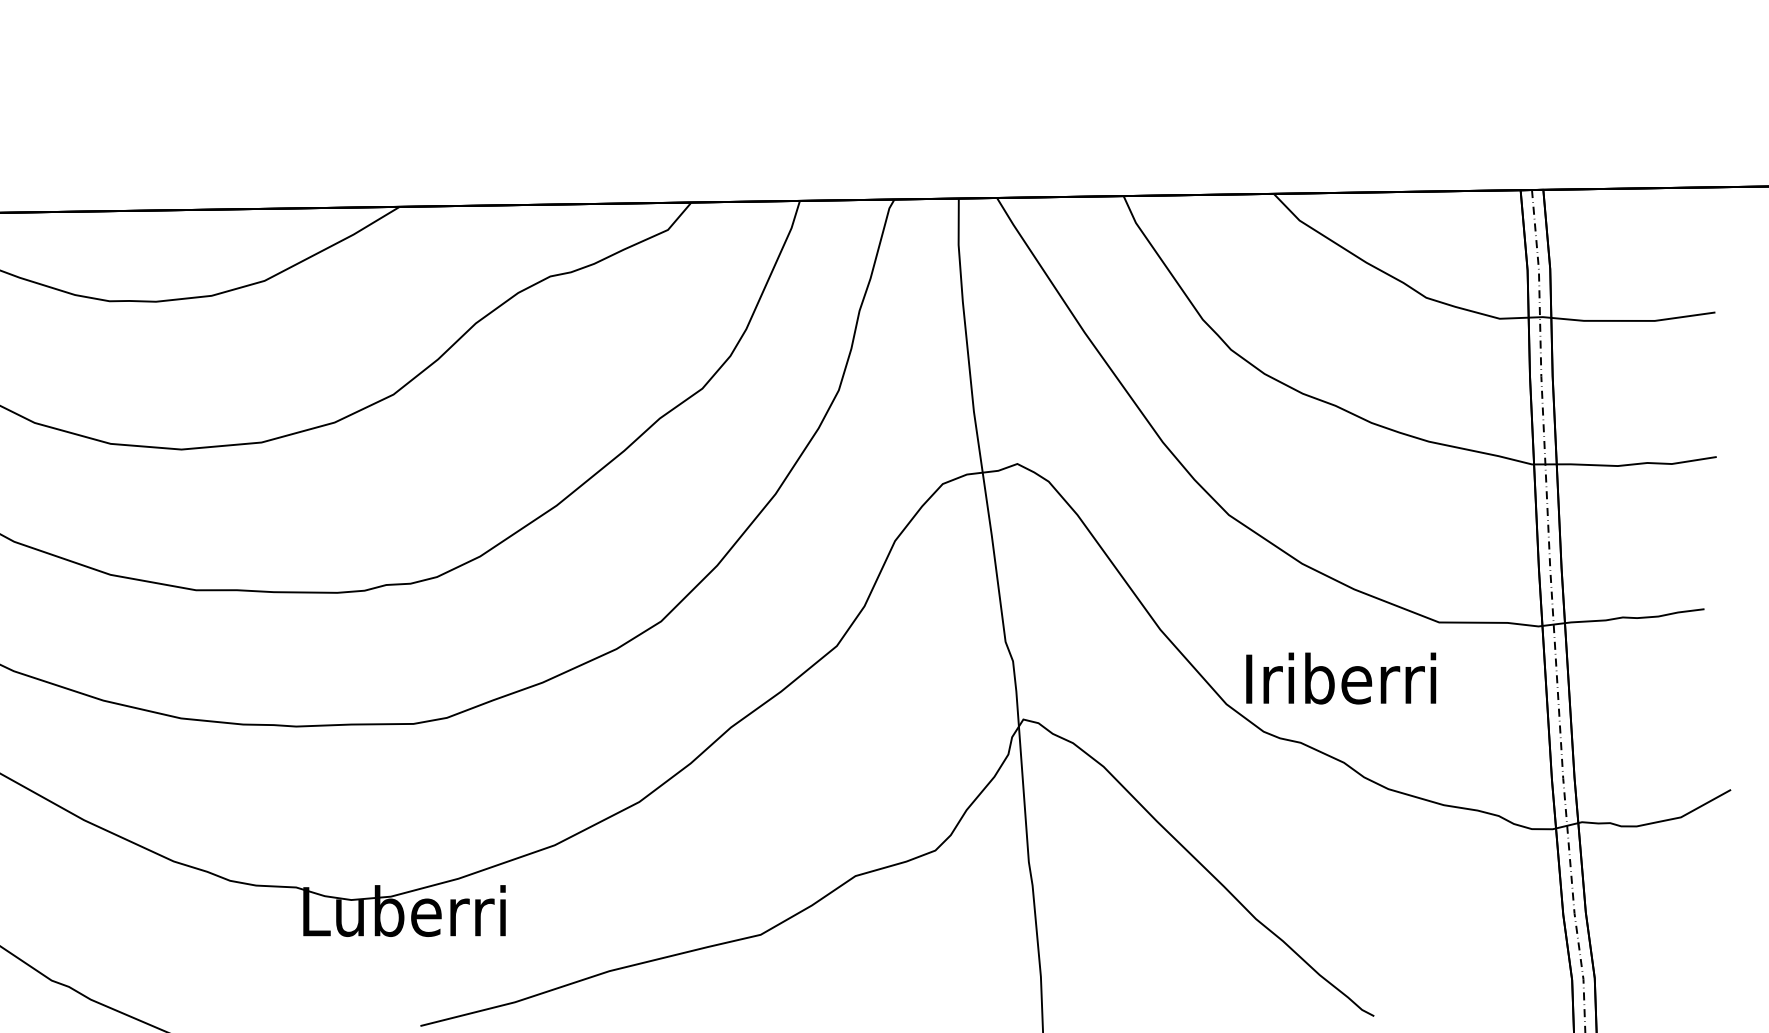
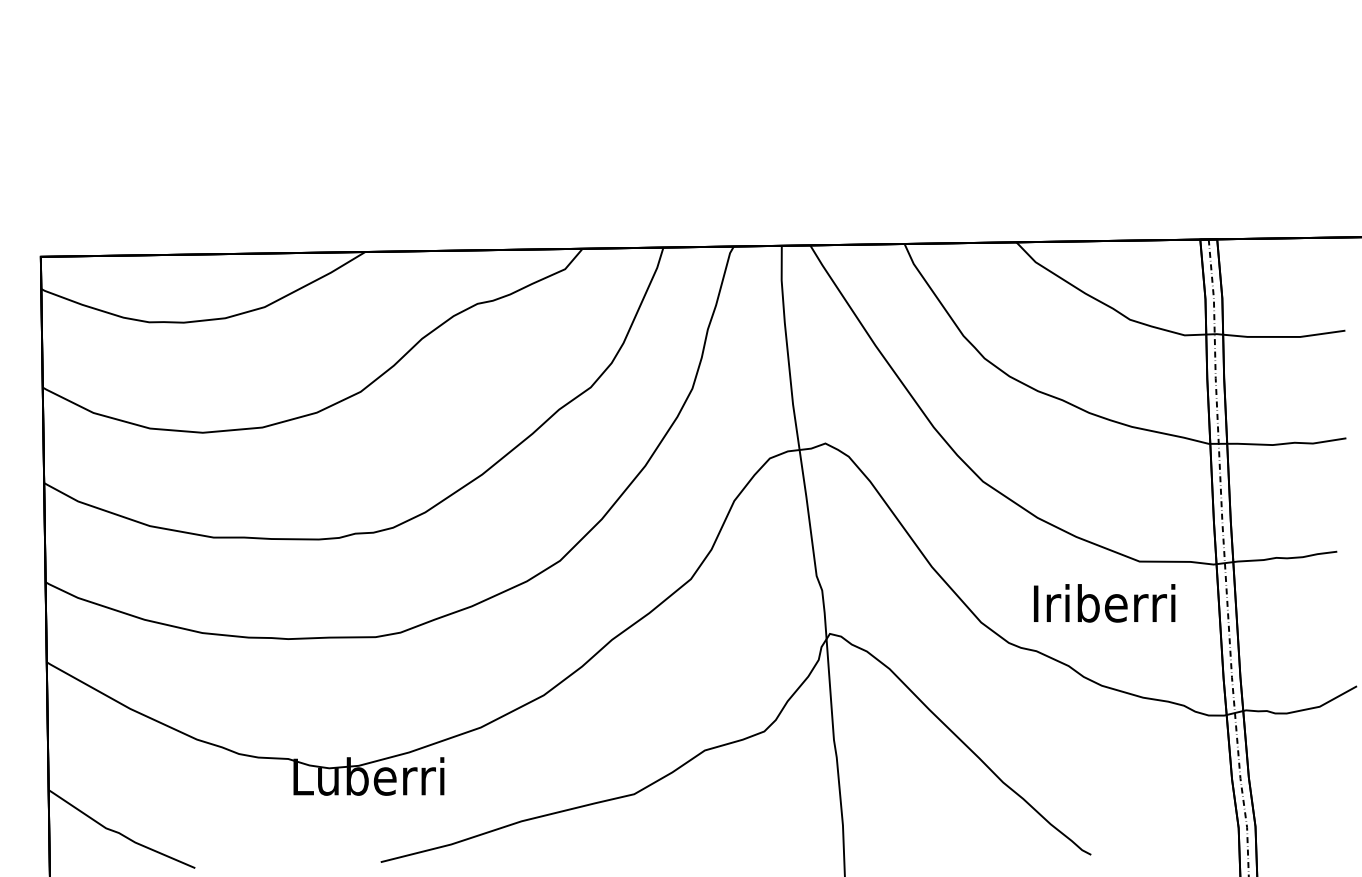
text: (1341, 678) -> (1104, 603), moved

